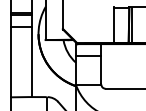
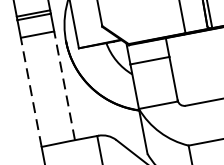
line: (10, 61) -> (30, 91), solid -> dashed
line: (32, 61) -> (64, 85), solid -> dashed

